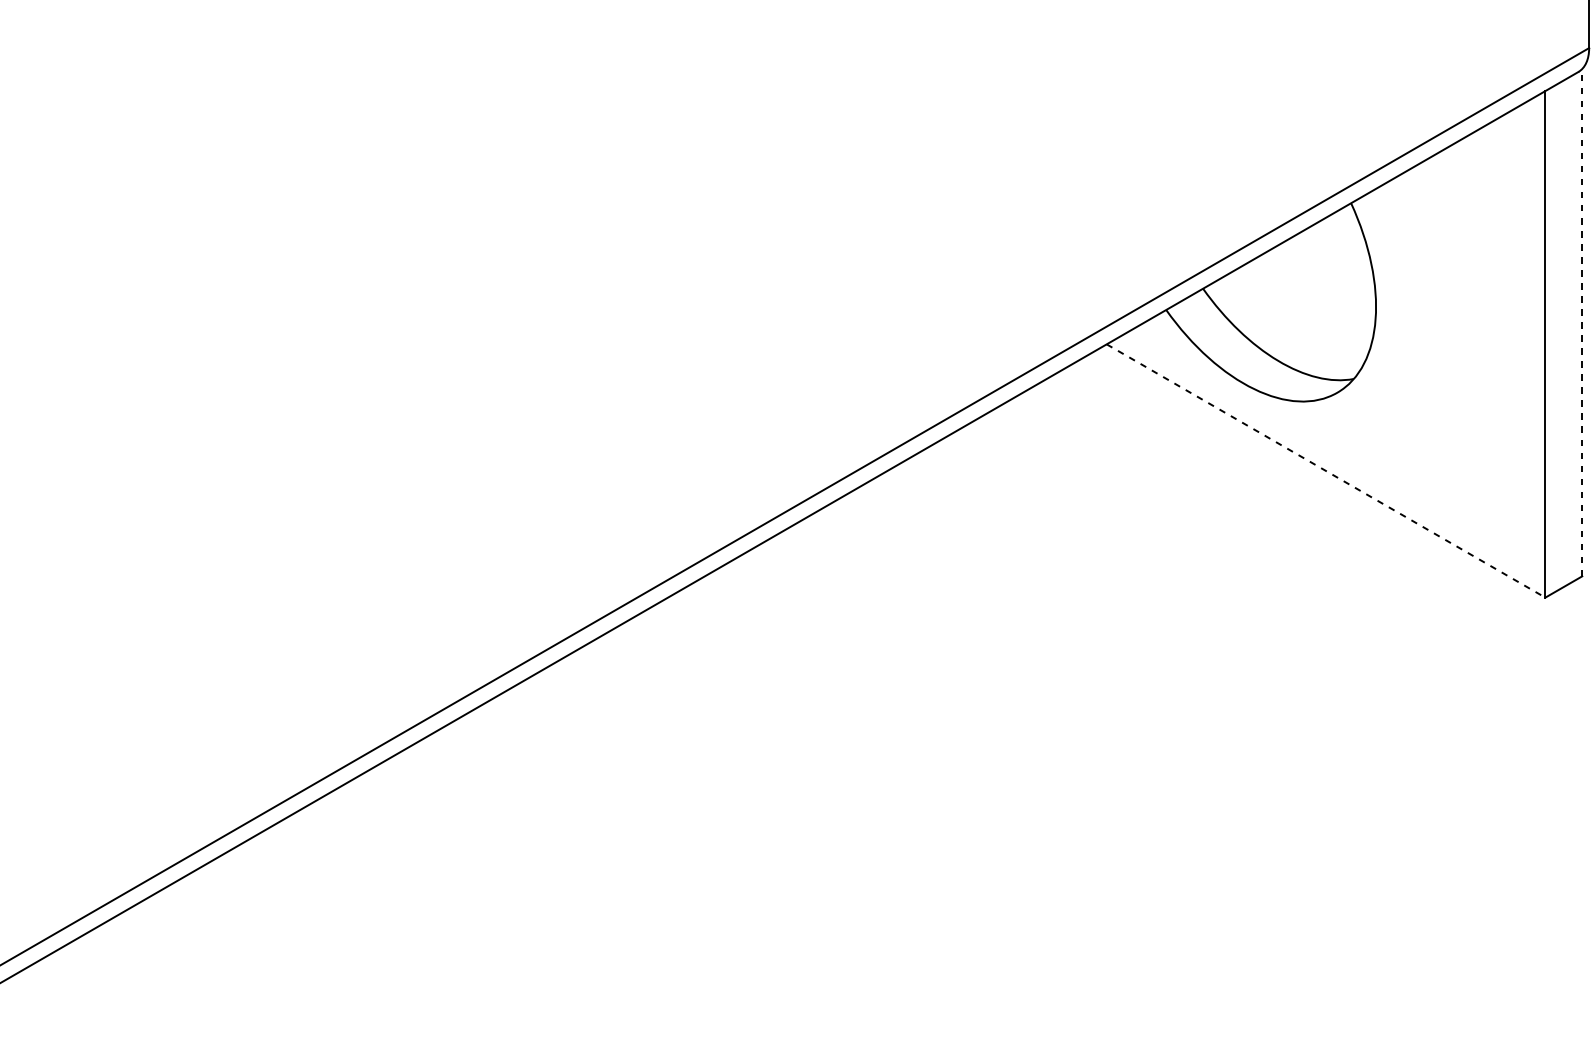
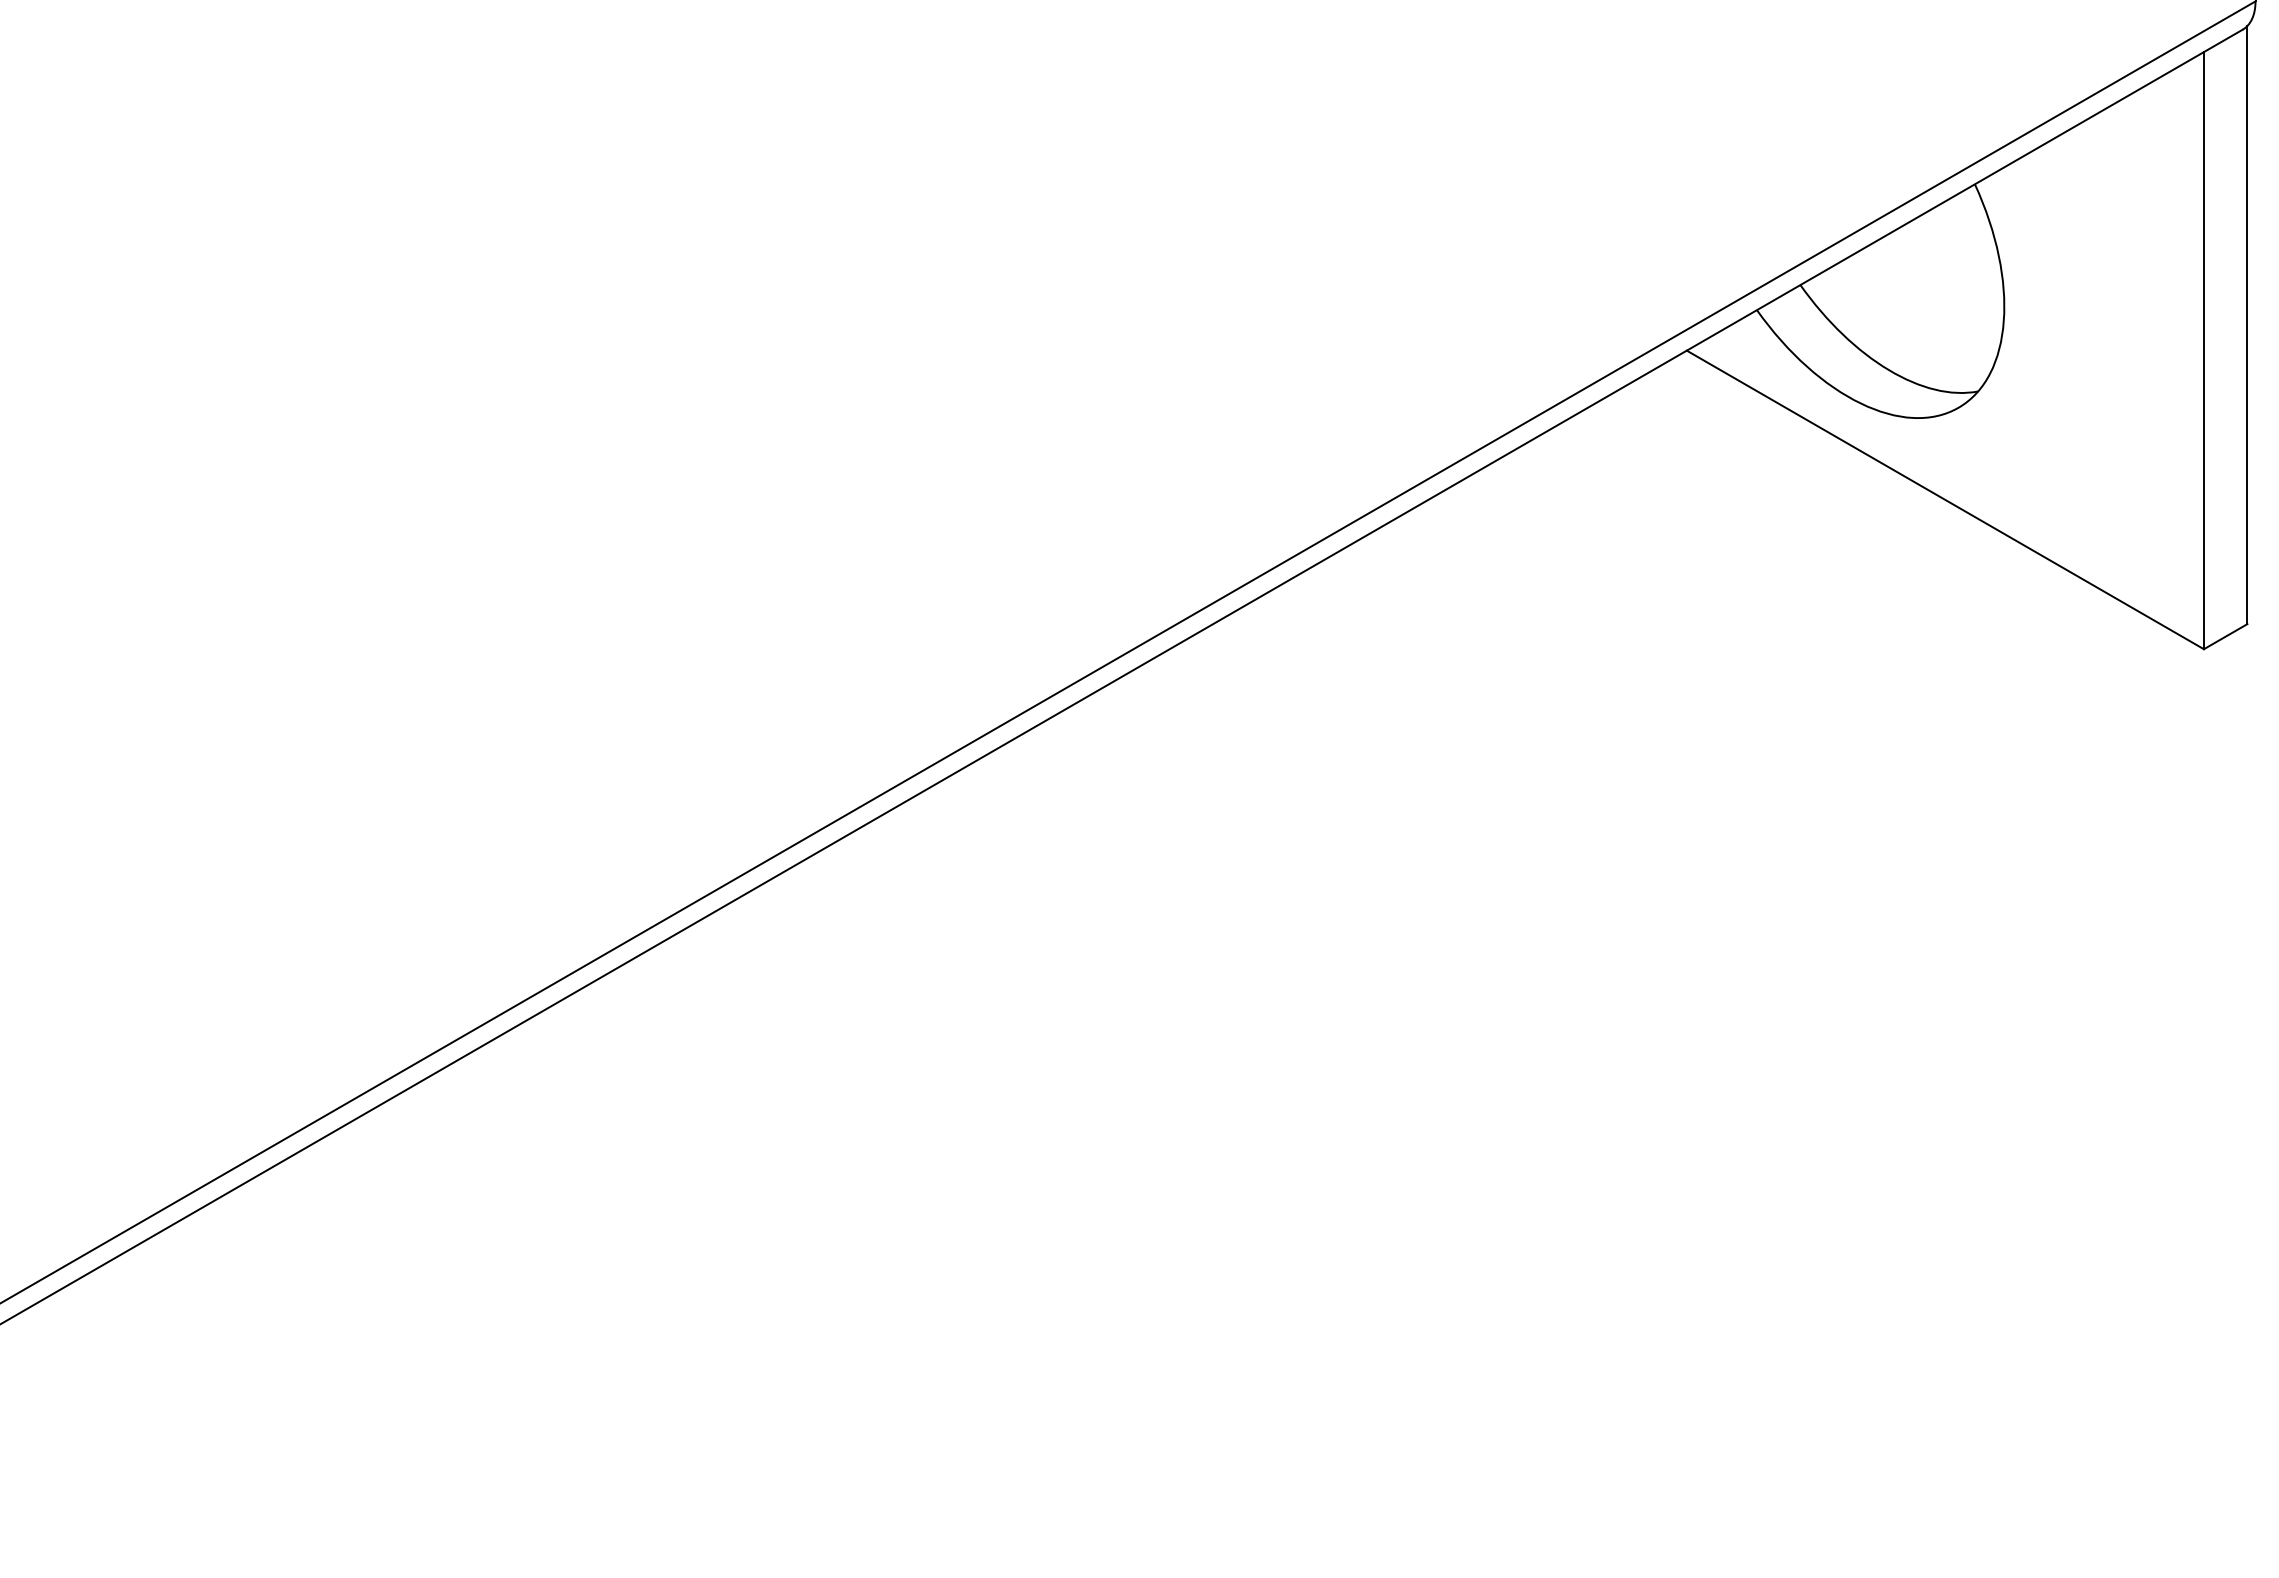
line: (1582, 322) -> (2247, 324), dashed -> solid
line: (1326, 470) -> (1945, 499), dashed -> solid

